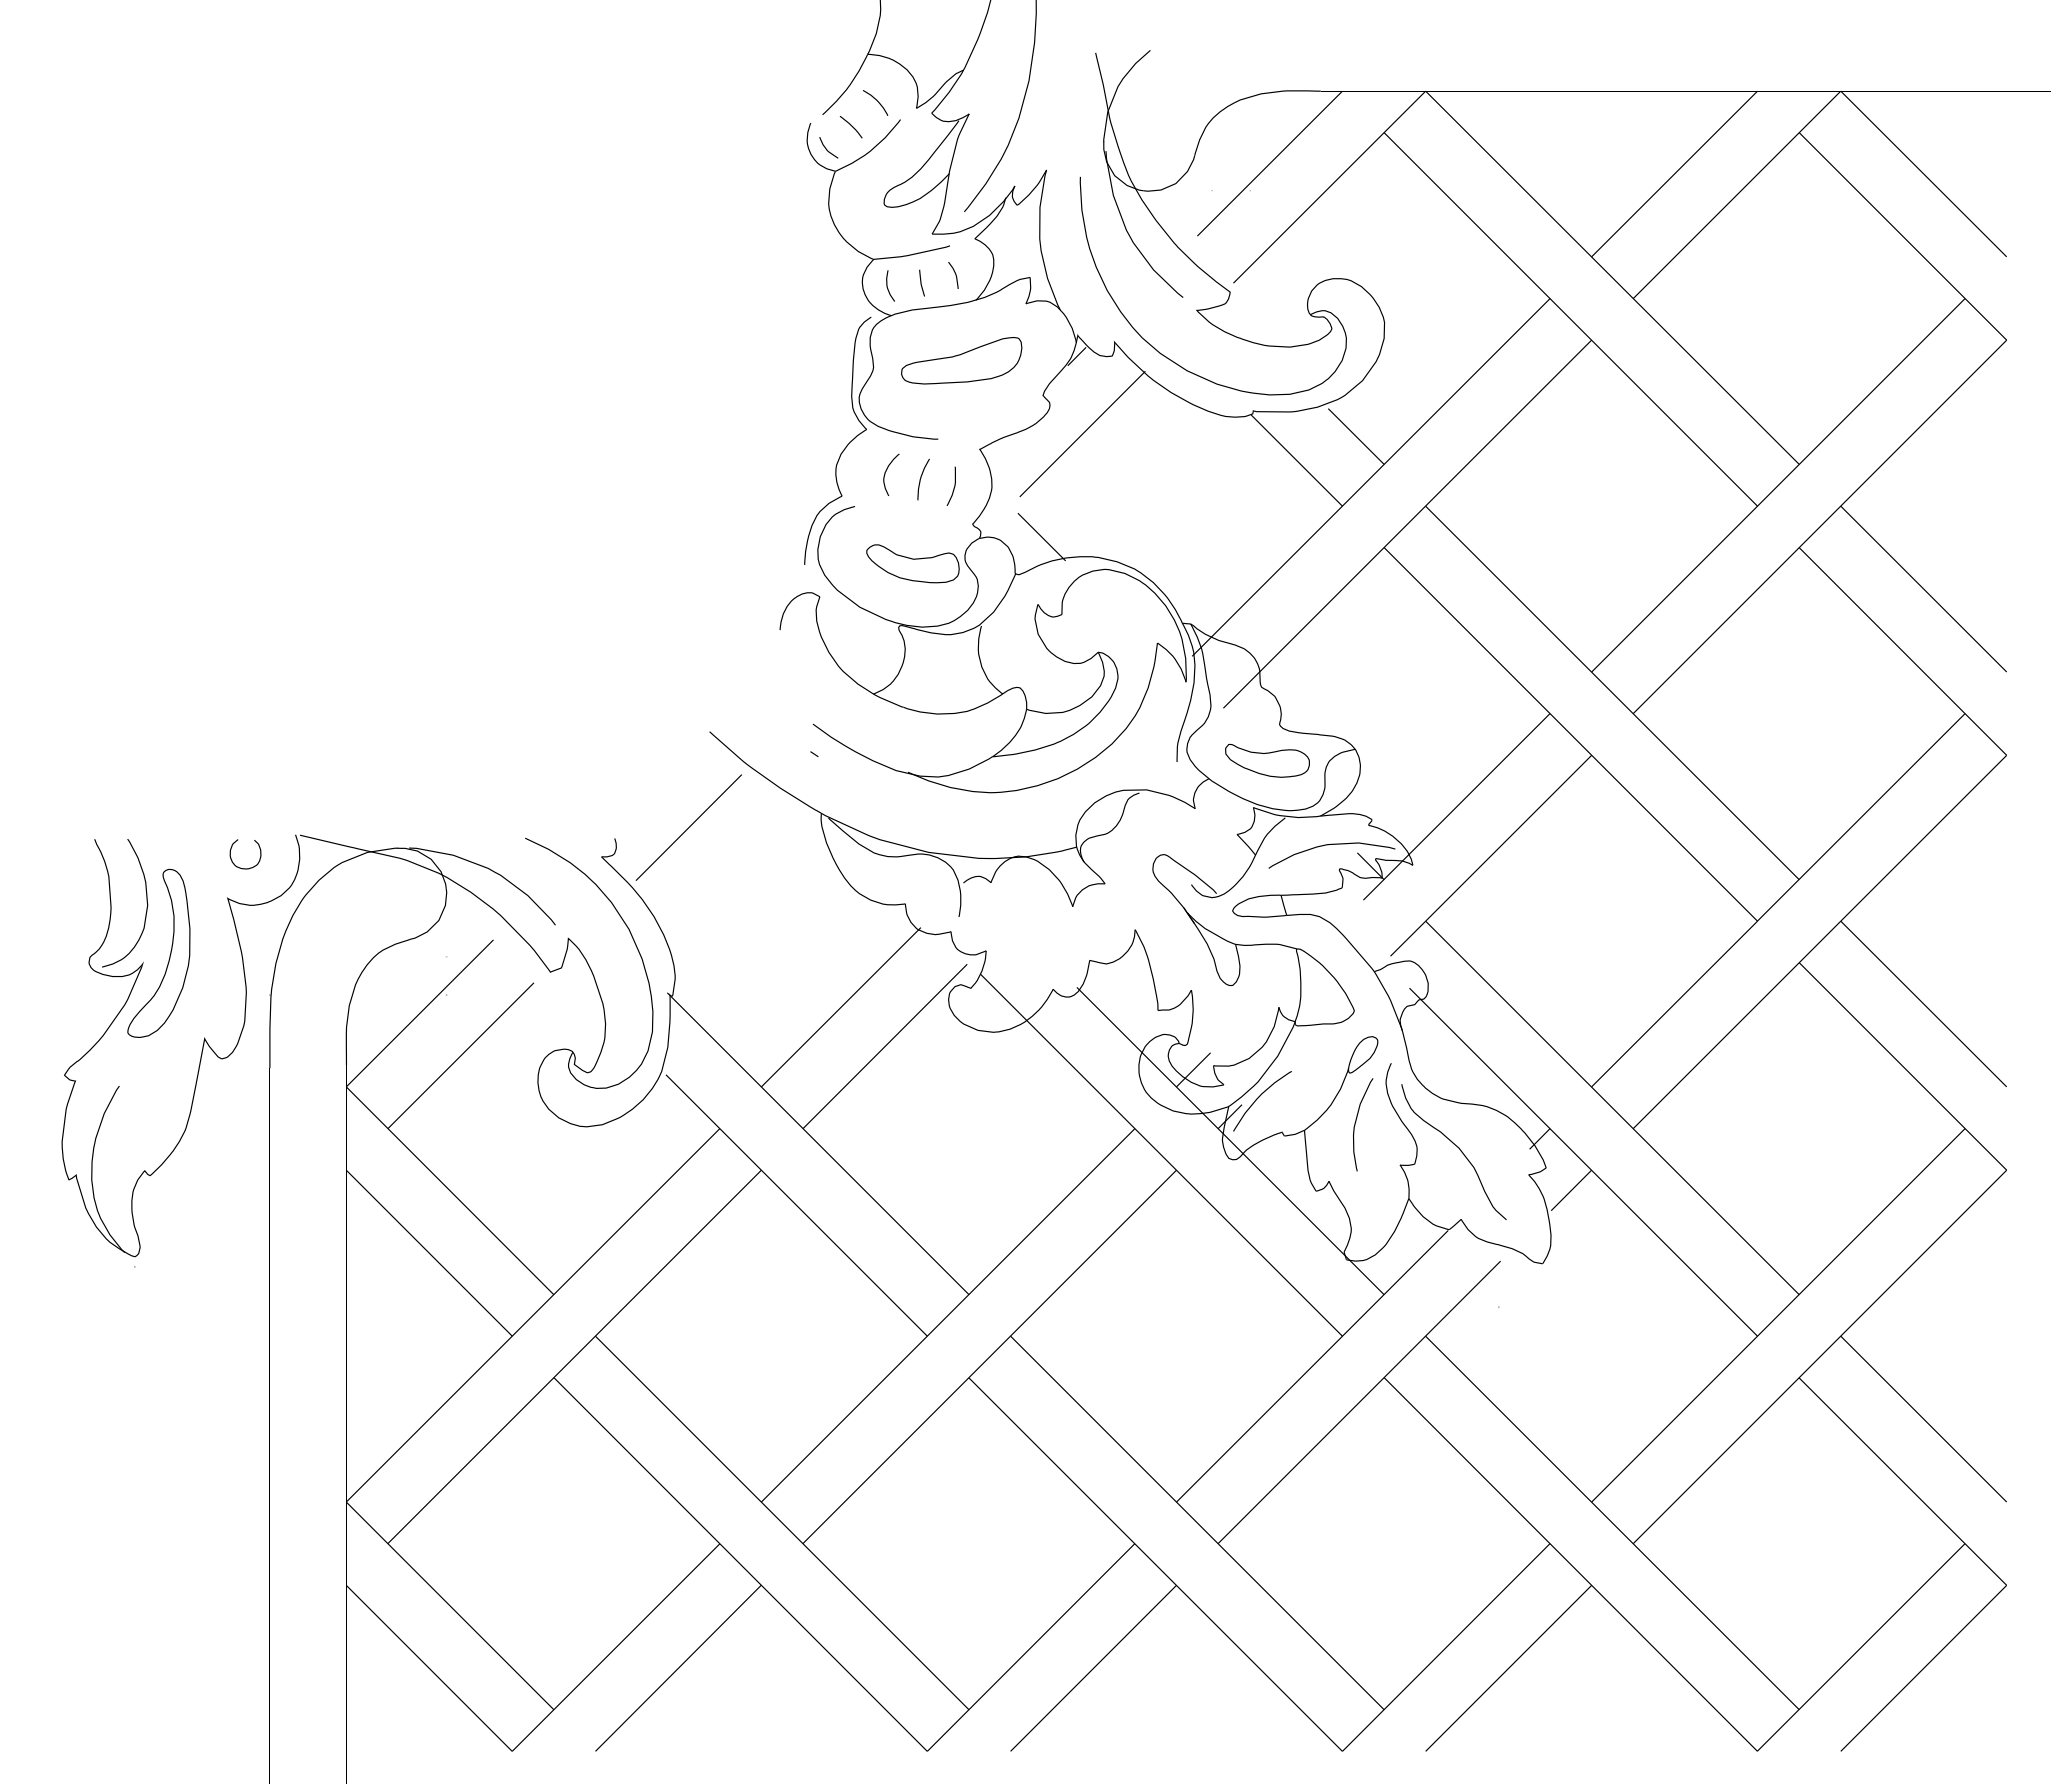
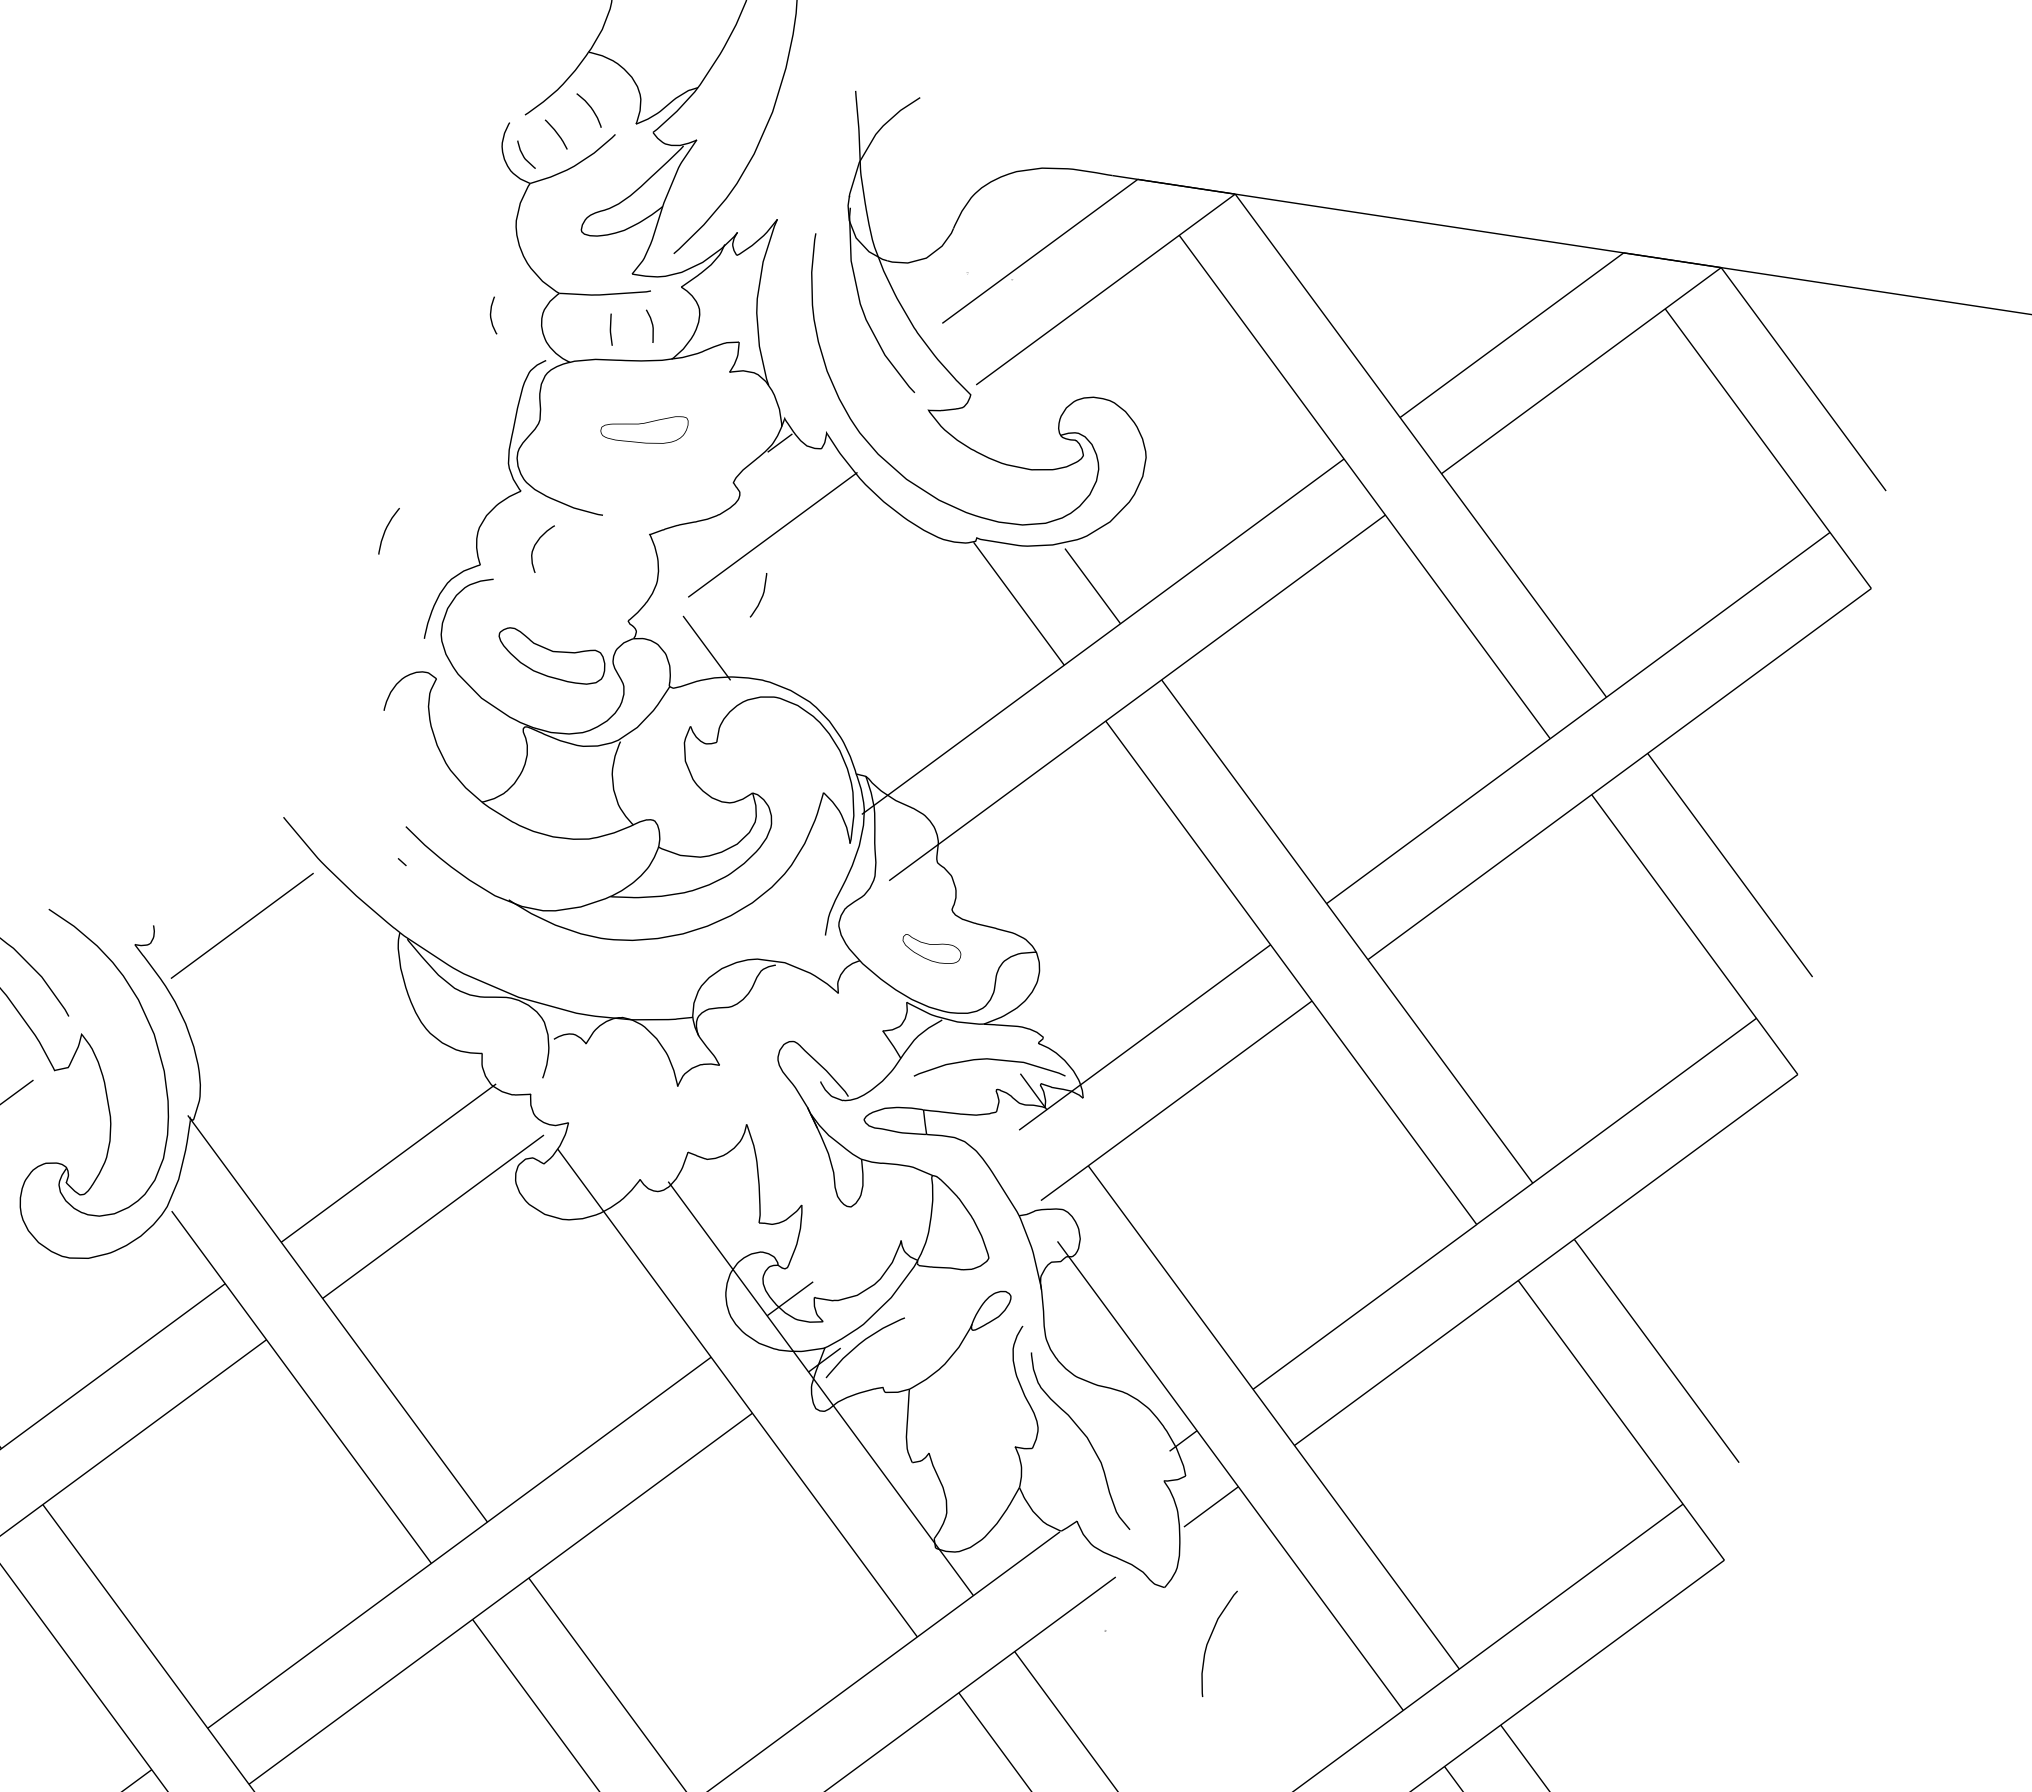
curve: (887, 285) -> (491, 314), moved
part: (961, 360) -> (644, 427), size x0.6
curve: (921, 478) -> (386, 529), moved
curve: (953, 487) -> (760, 597), moved
part: (1267, 760) -> (931, 949), size x0.6
curve: (1356, 1121) -> (1210, 1638), moved

